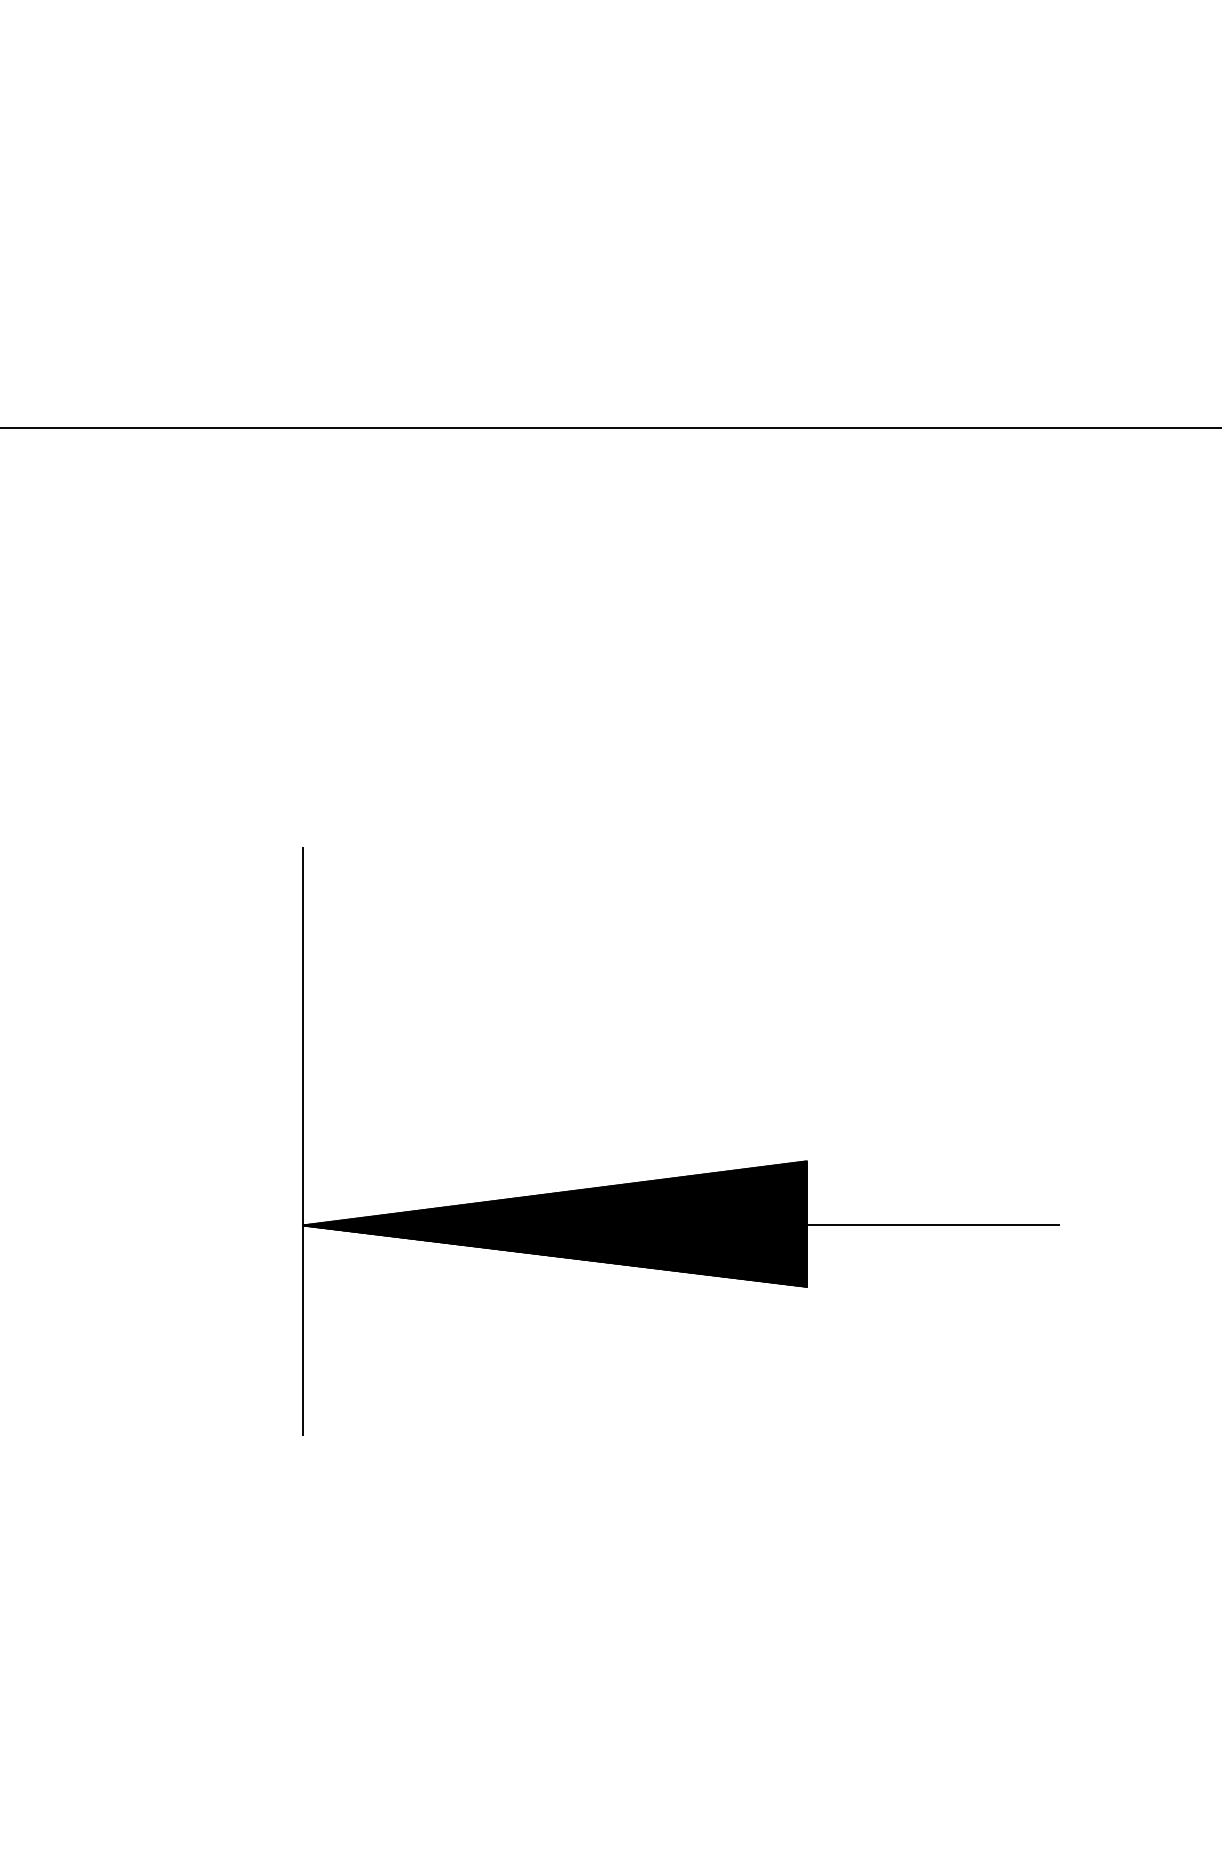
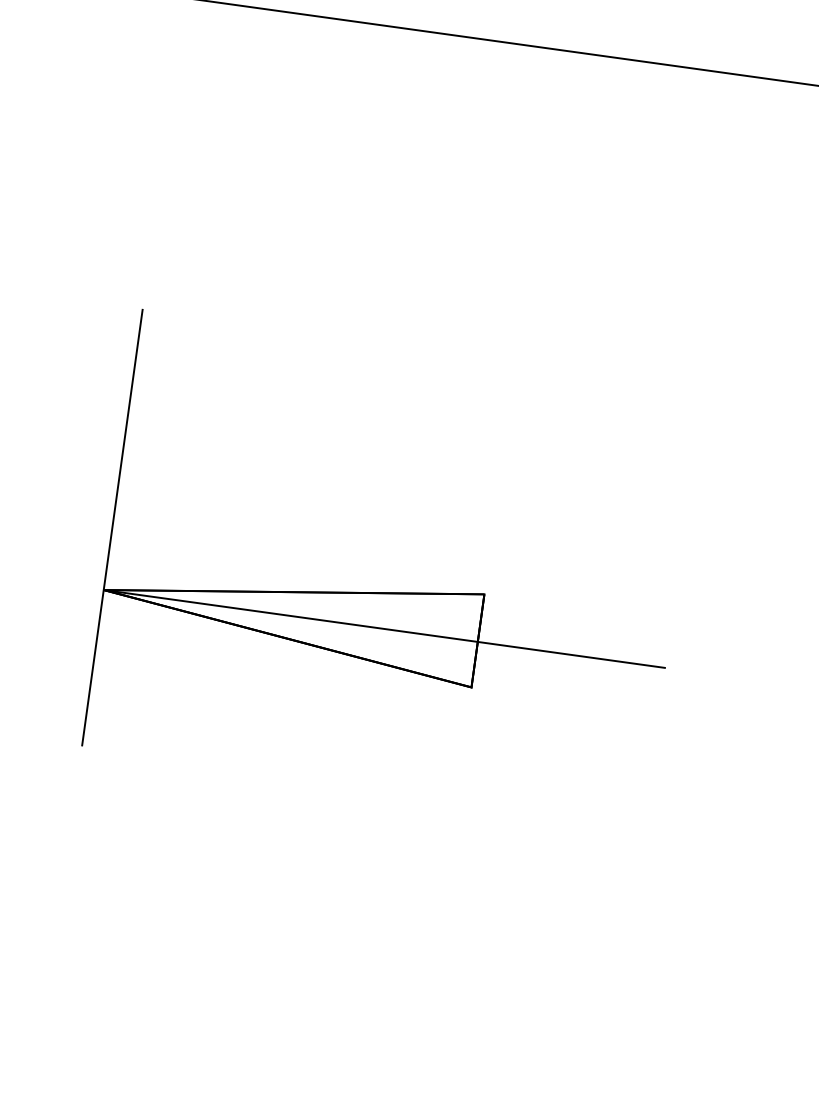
fill: (554, 1223) -> (290, 614), removed

